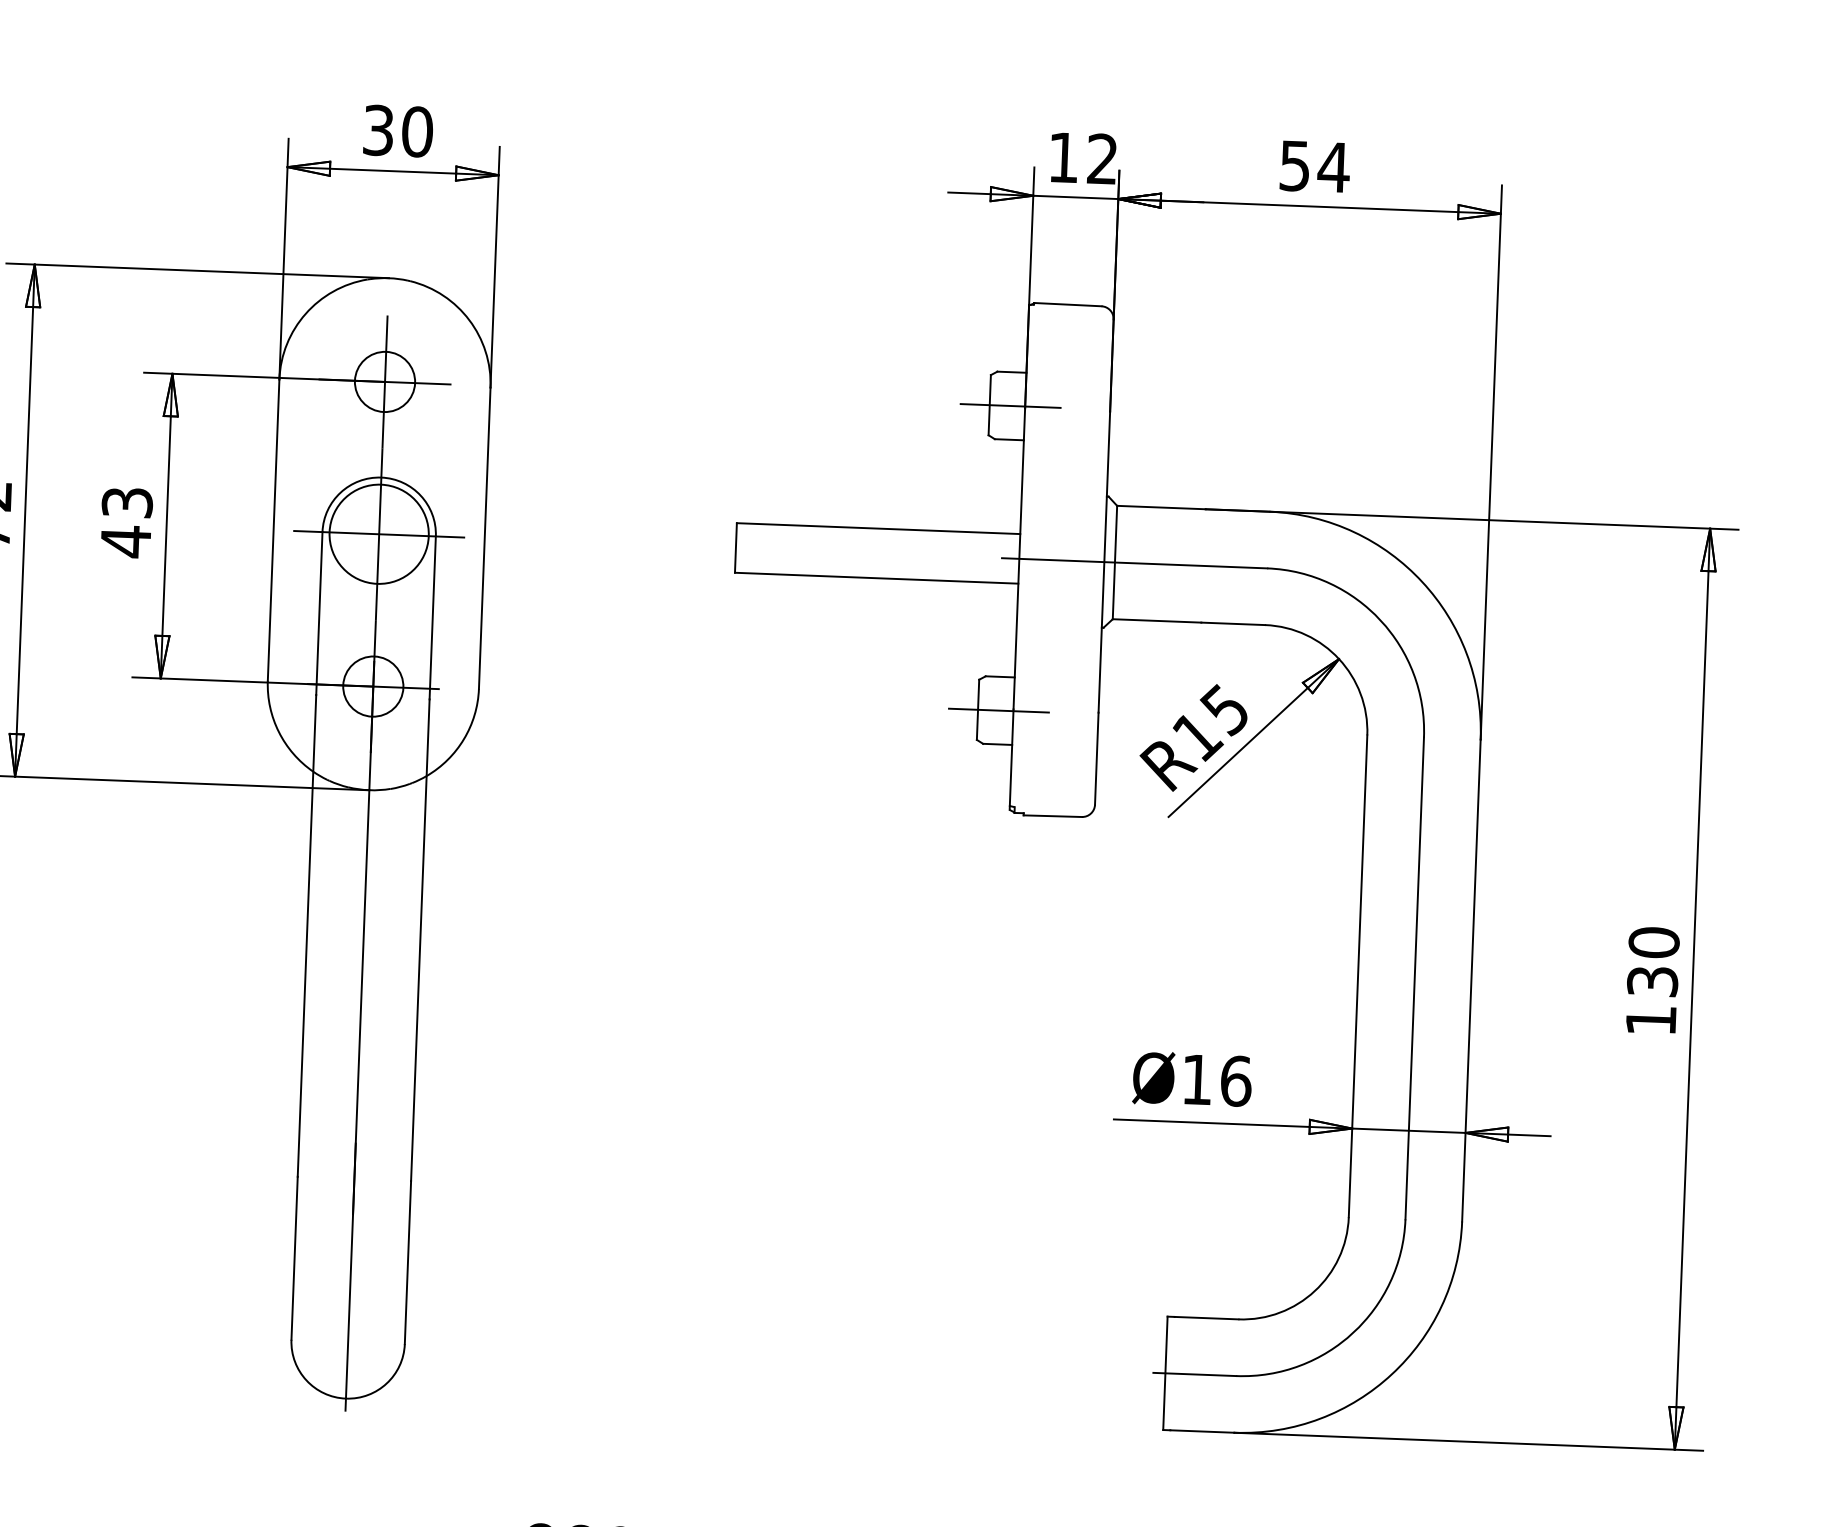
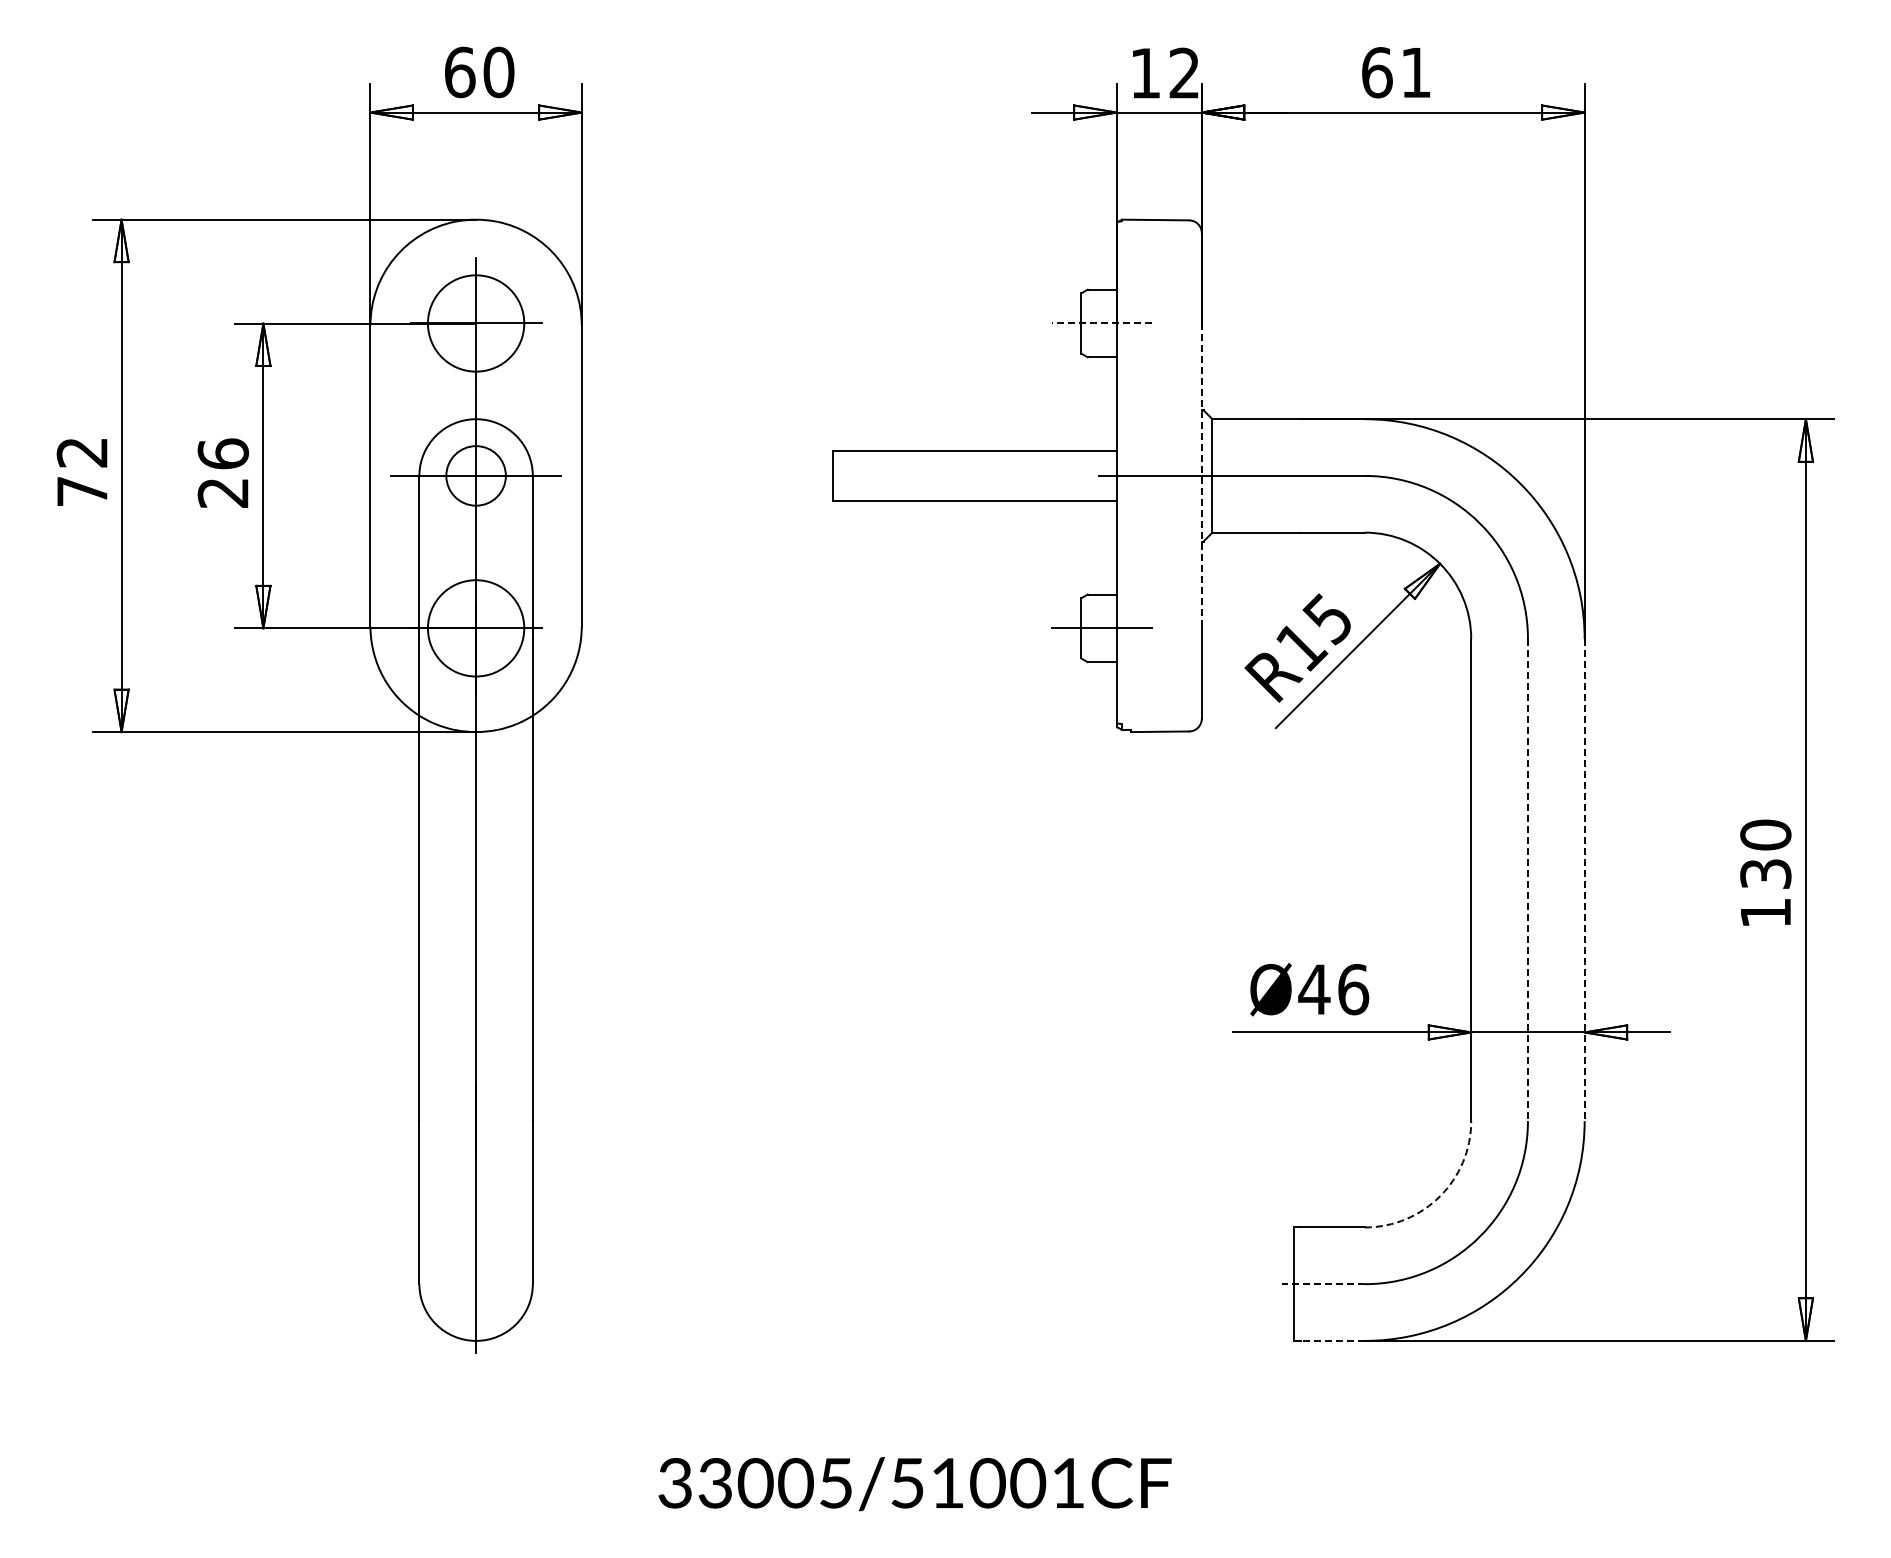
text: (379, 130) -> (460, 72), 30 -> 60
text: (1315, 166) -> (1397, 72), 54 -> 61
circle: (385, 381) -> (476, 323), size x1.6
line: (1010, 406) -> (1102, 323), solid -> dashed
text: (126, 522) -> (223, 473), 43 -> 26
circle: (378, 533) -> (475, 475), size x0.6
line: (1104, 561) -> (1201, 475), solid -> dashed
circle: (373, 686) -> (476, 628), size x1.6
line: (1414, 978) -> (1527, 880), solid -> dashed
line: (1471, 981) -> (1584, 880), solid -> dashed
text: (1197, 1079) -> (1314, 989), 16 -> 46
arc: (1315, 1291) -> (1440, 1196), solid -> dashed
line: (1193, 1374) -> (1322, 1284), solid -> dashed
line: (1201, 1431) -> (1332, 1340), solid -> dashed

